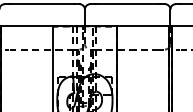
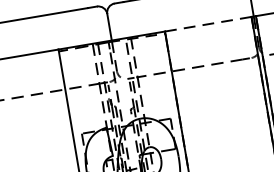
line: (142, 25) -> (207, 24), solid -> dashed

